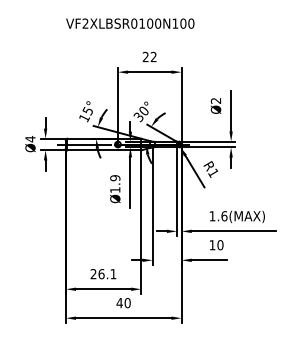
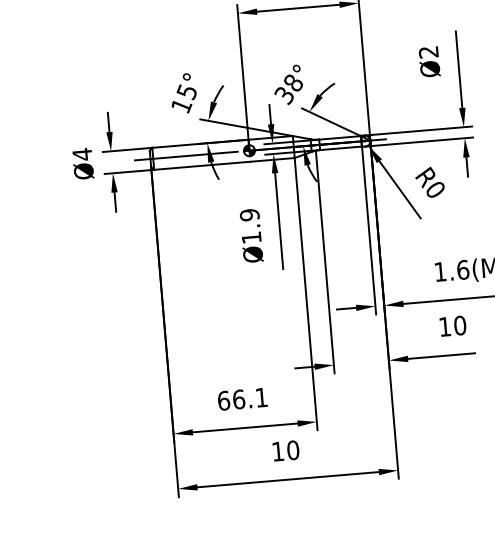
text: (143, 110) -> (292, 82), 30° -> 38°
text: (213, 172) -> (435, 188), R1 -> R0
text: (93, 274) -> (223, 401), 26.1 -> 66.1
text: (119, 303) -> (277, 452), 40 -> 10

